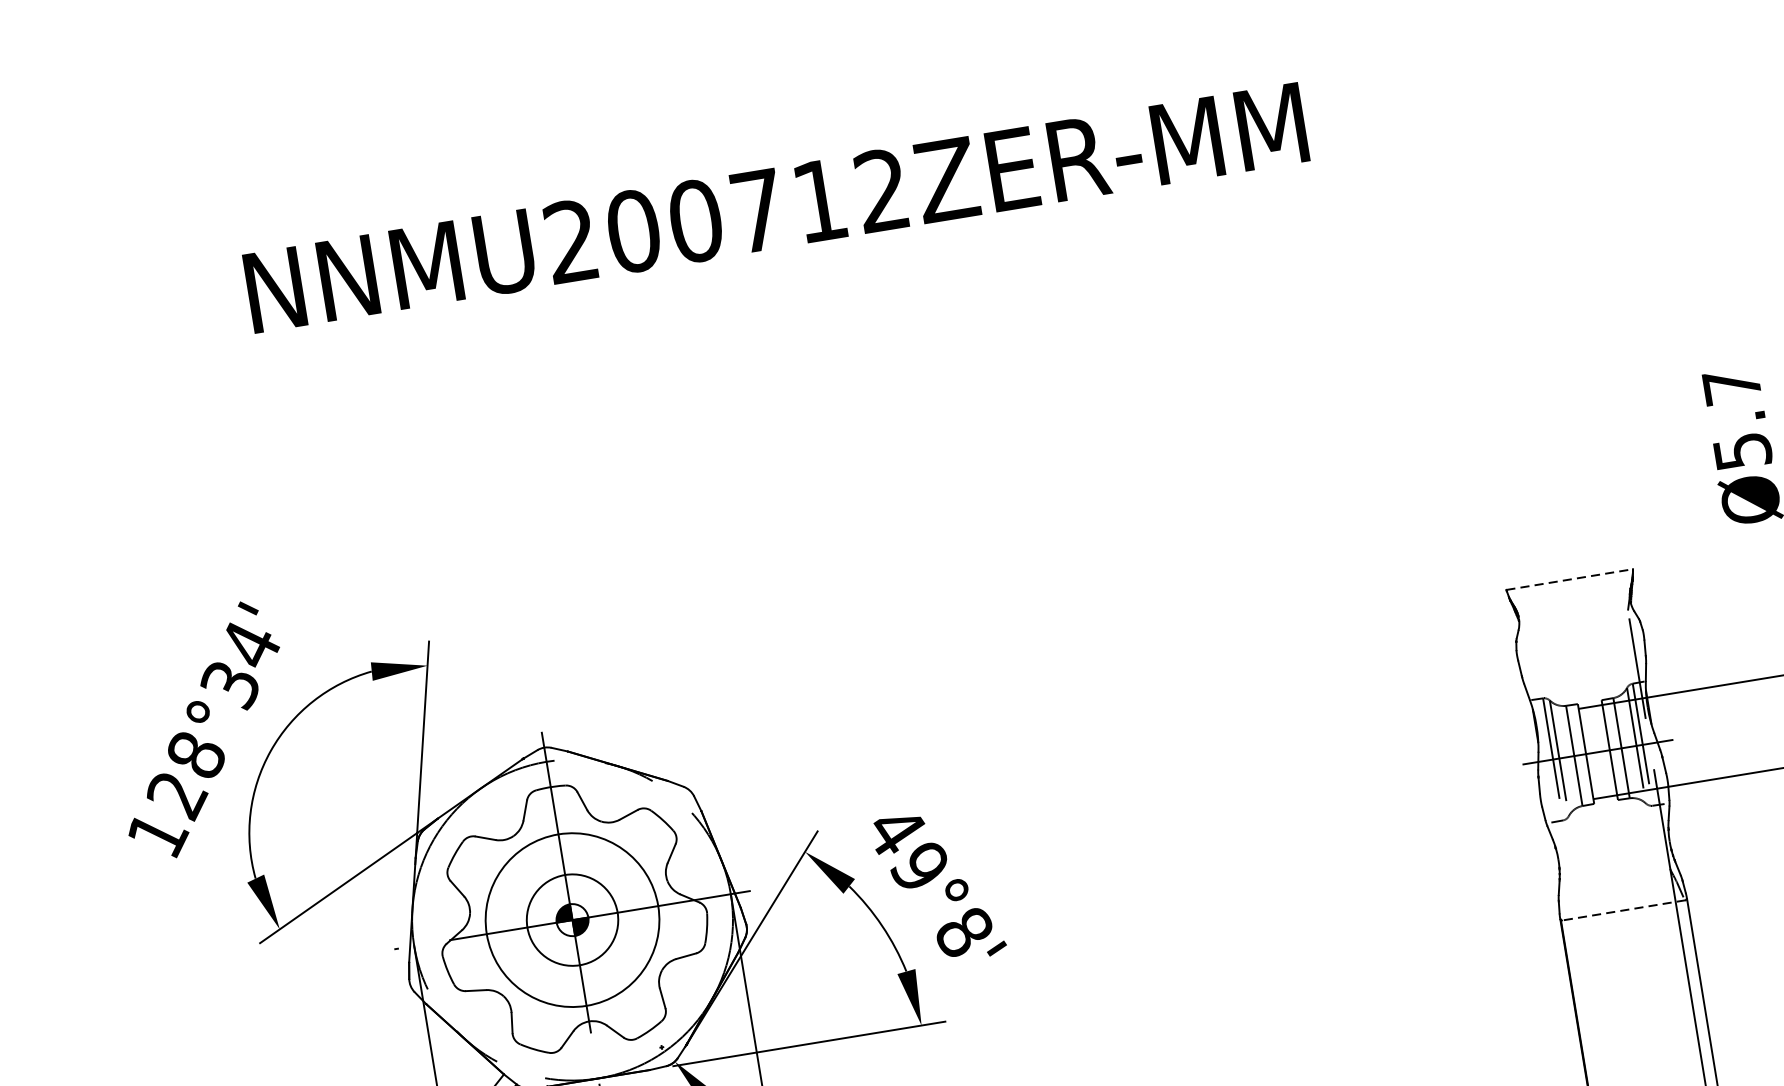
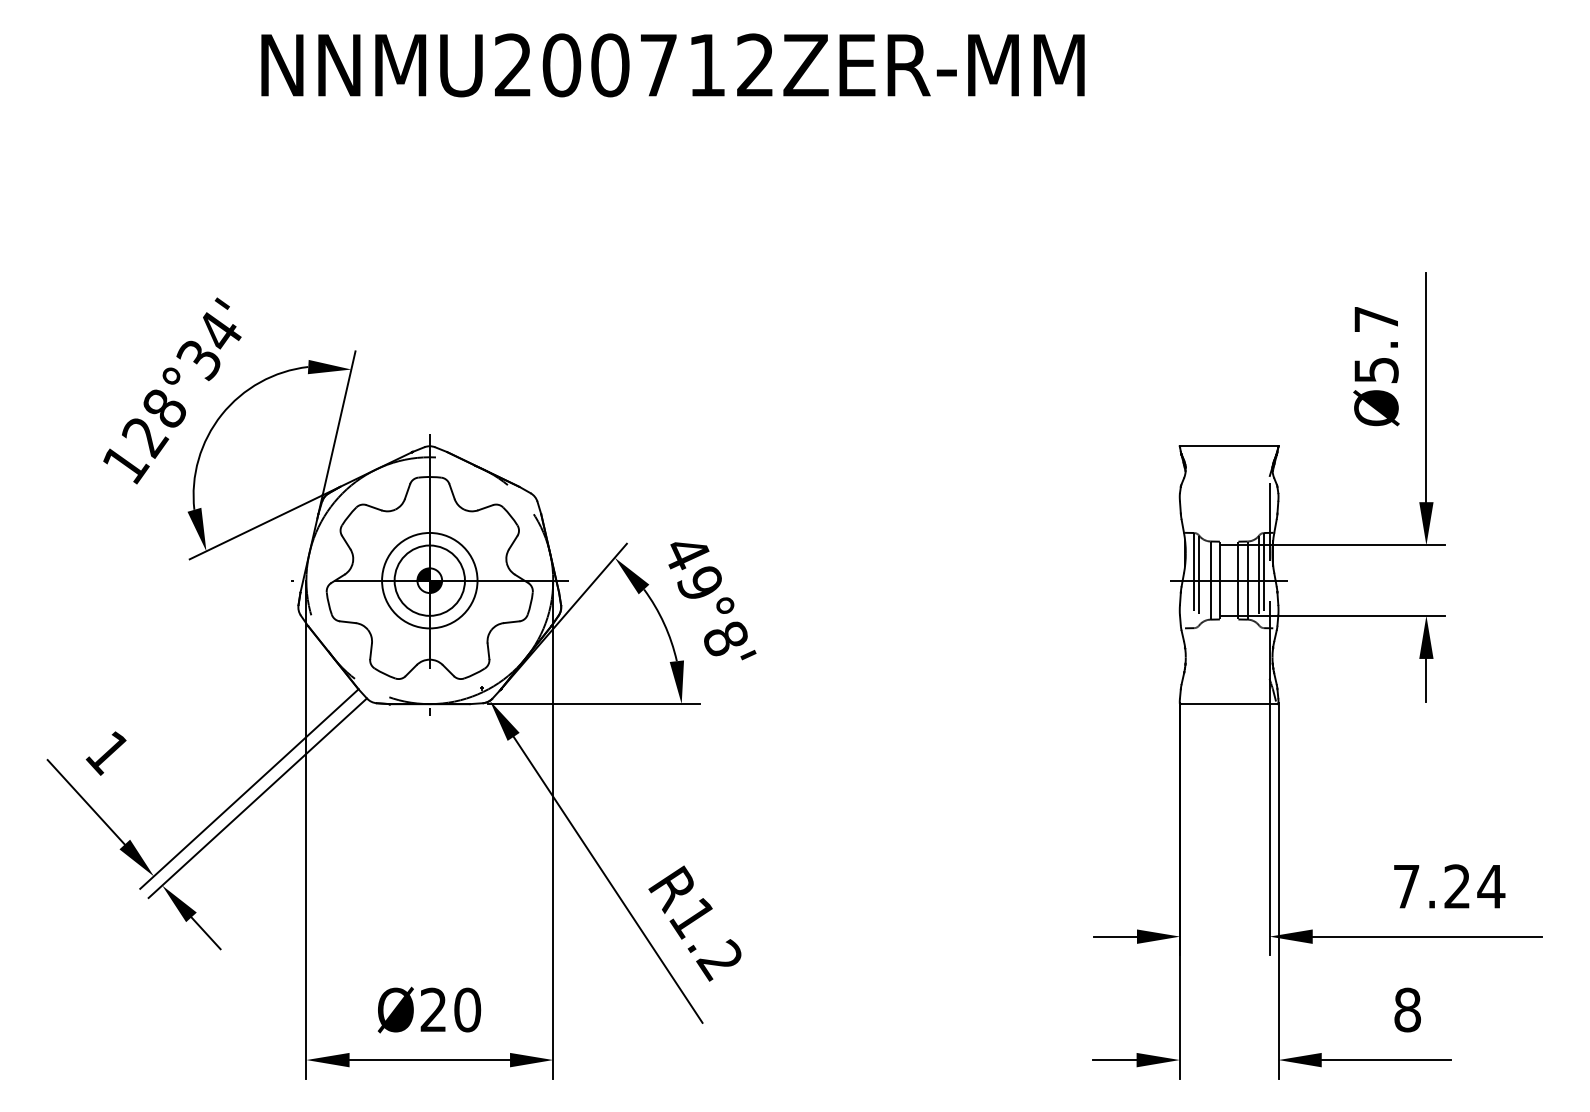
line: (1570, 579) -> (1229, 446), dashed -> solid
line: (1623, 911) -> (1228, 704), dashed -> solid
circle: (572, 919) -> (429, 580), size x0.71

